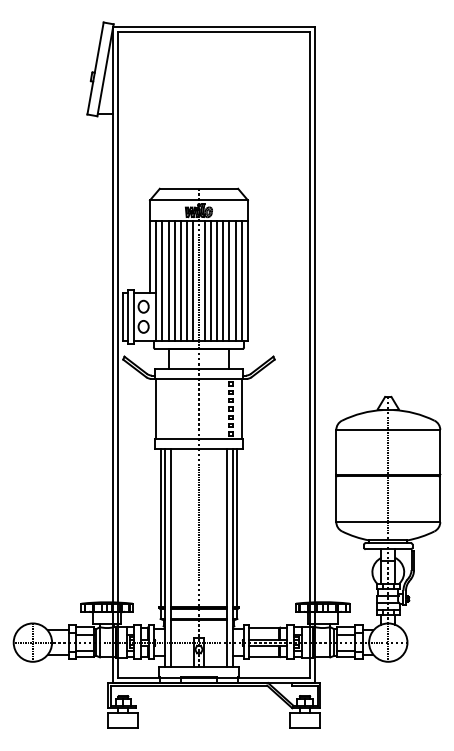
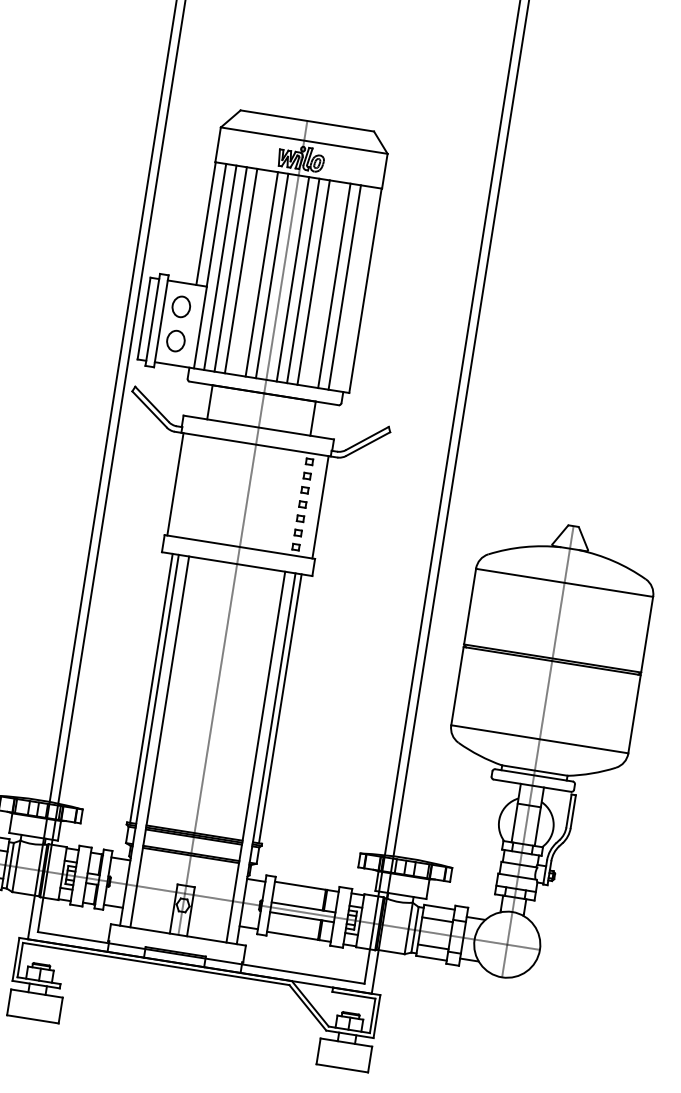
line: (180, 280) -> (251, 272), removed
line: (223, 280) -> (324, 283), removed
line: (241, 280) -> (355, 288), removed

